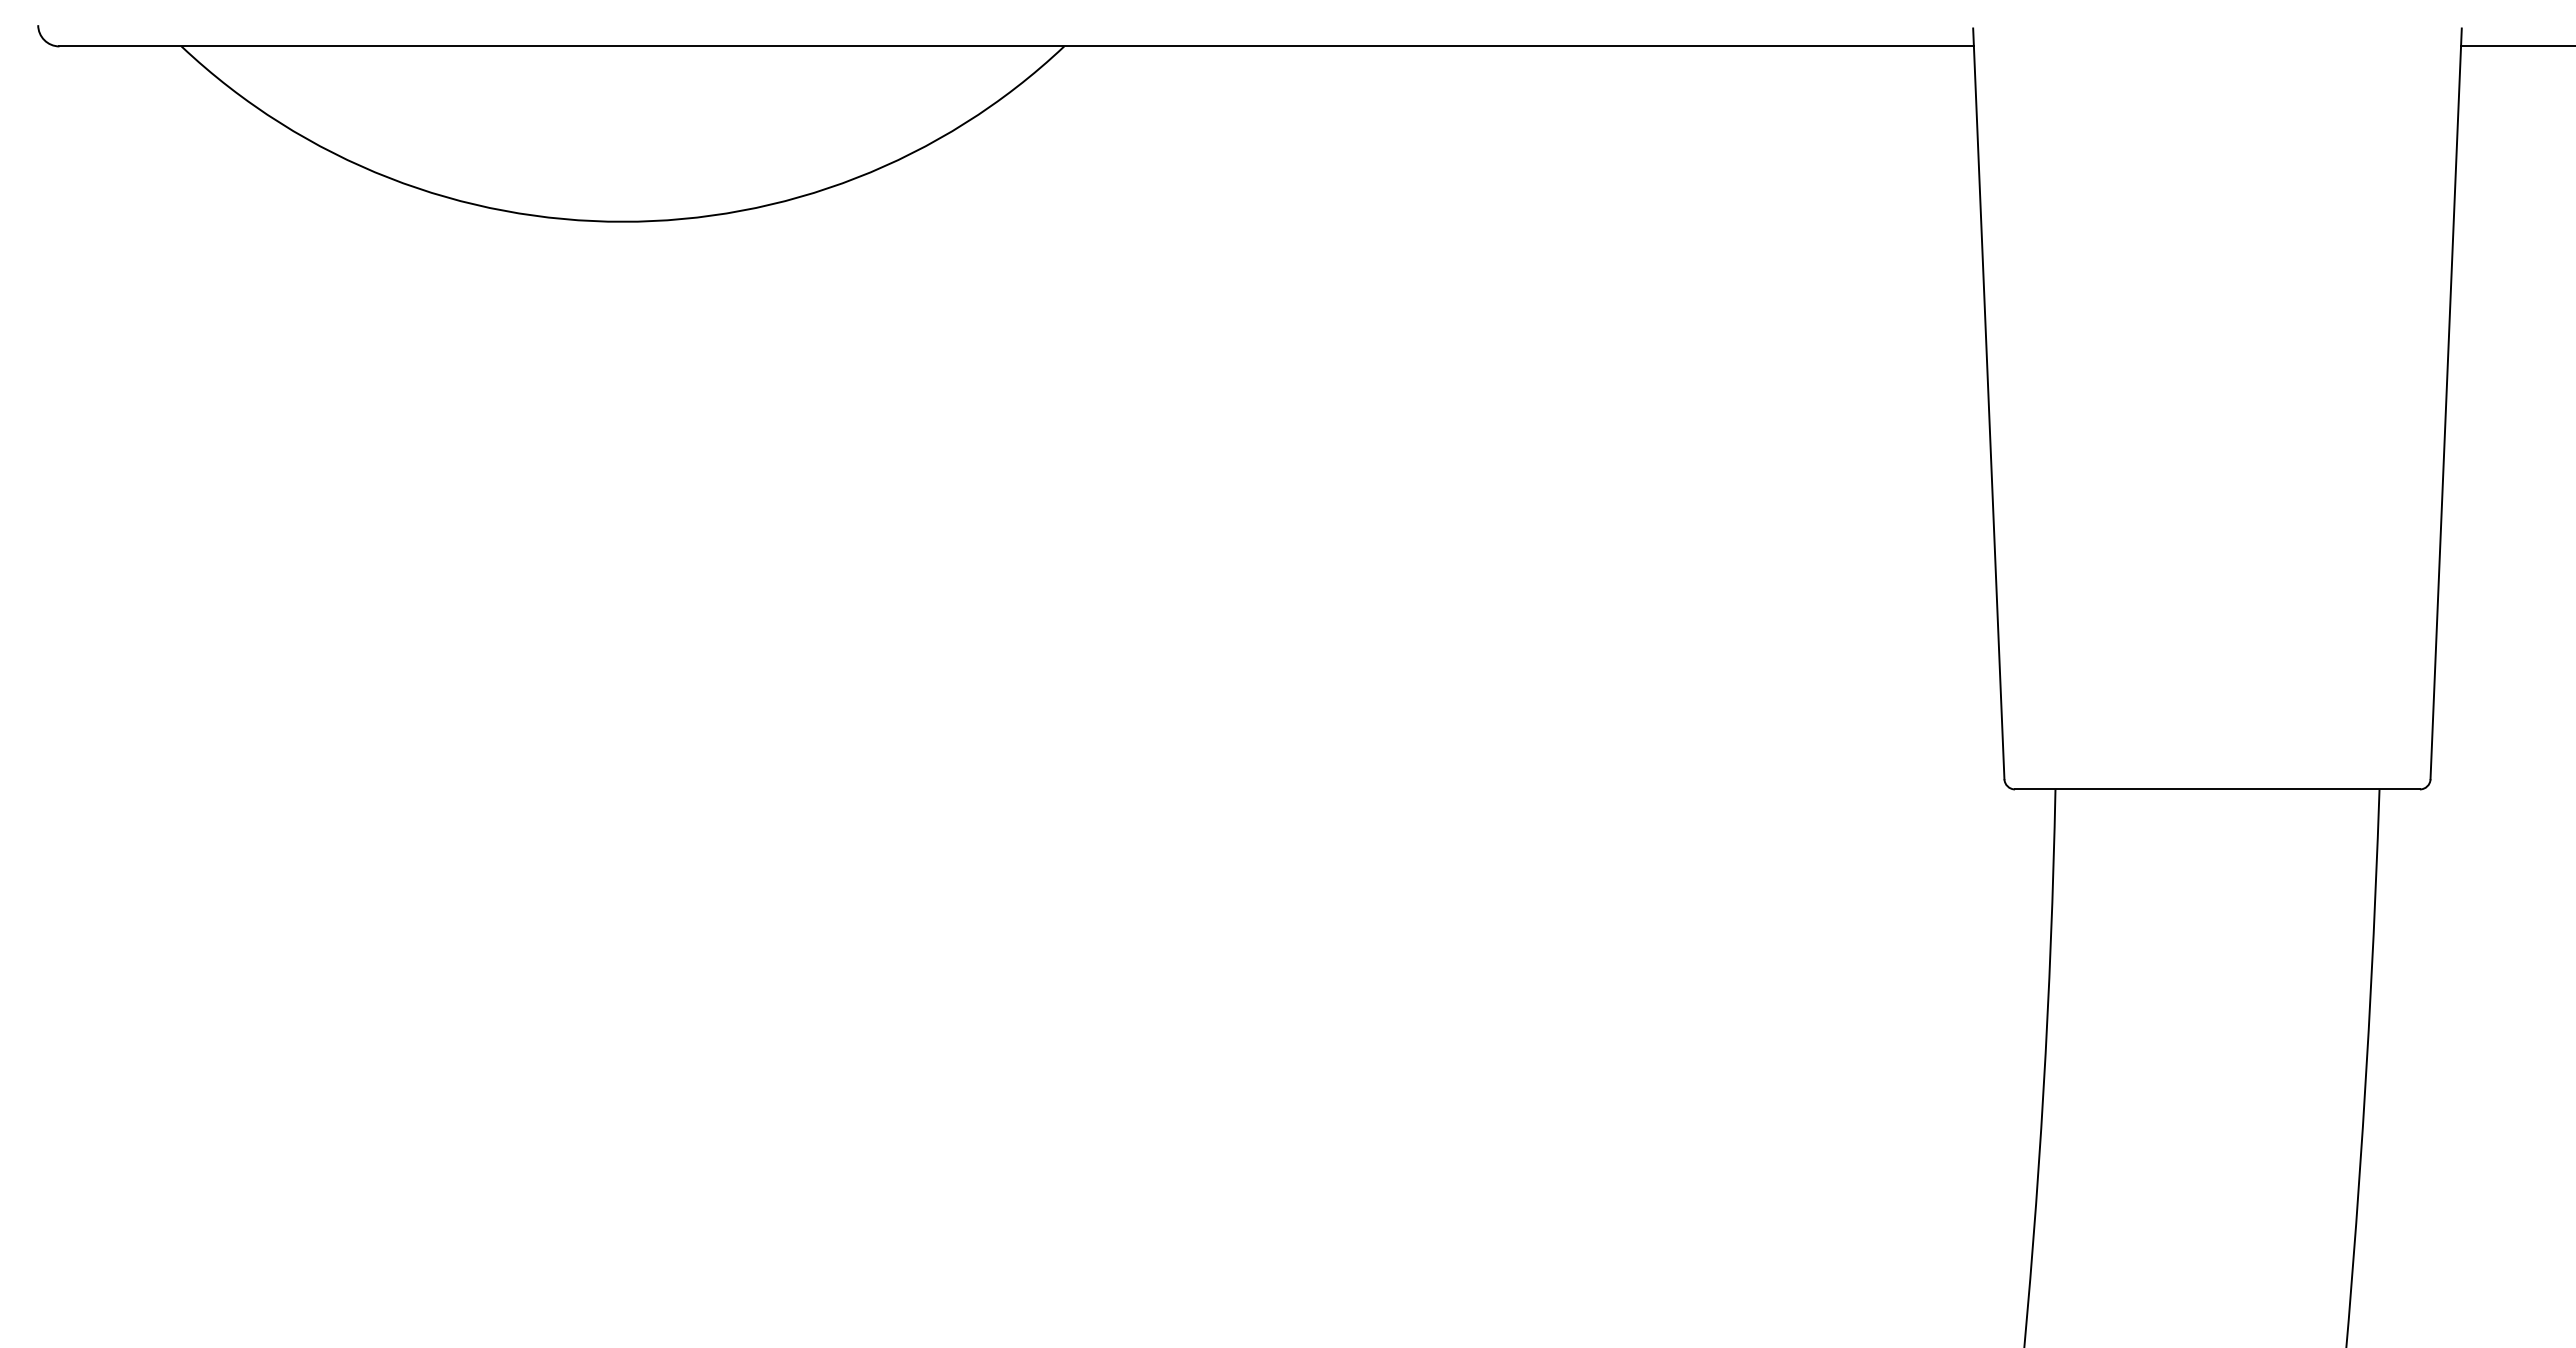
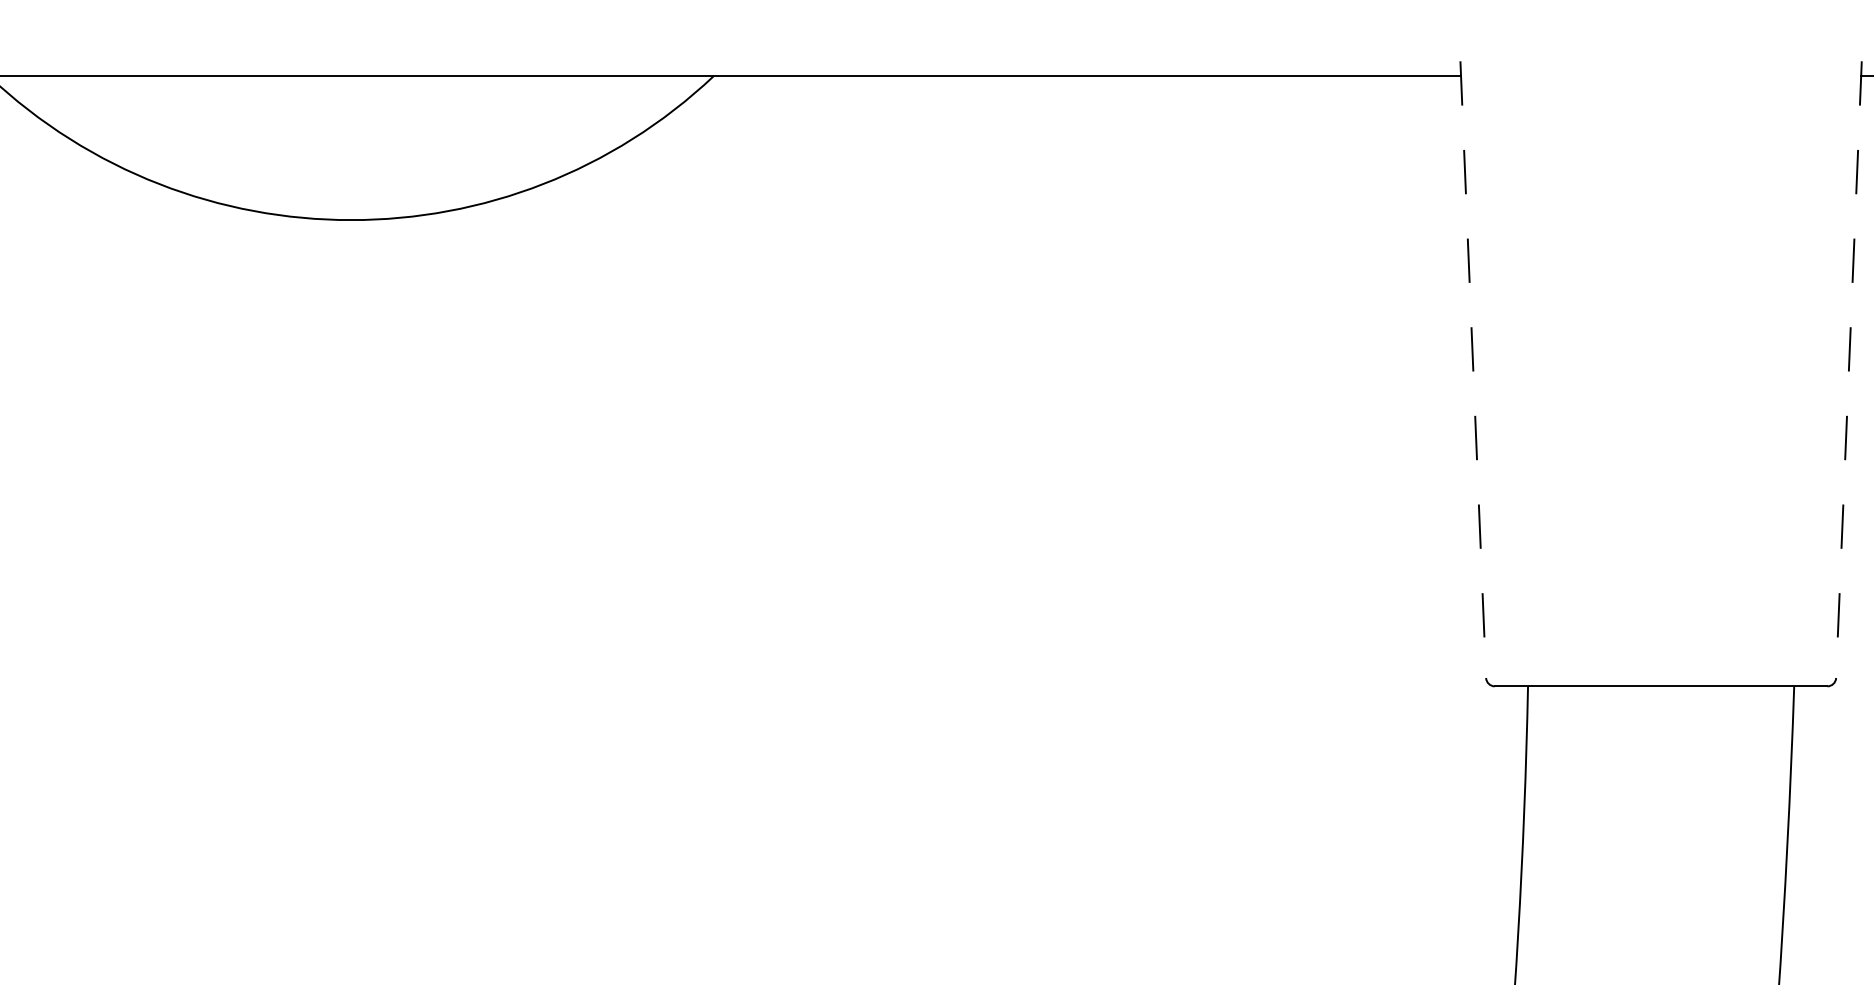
line: (1988, 403) -> (1473, 369), solid -> dashed
line: (2446, 403) -> (1849, 369), solid -> dashed

